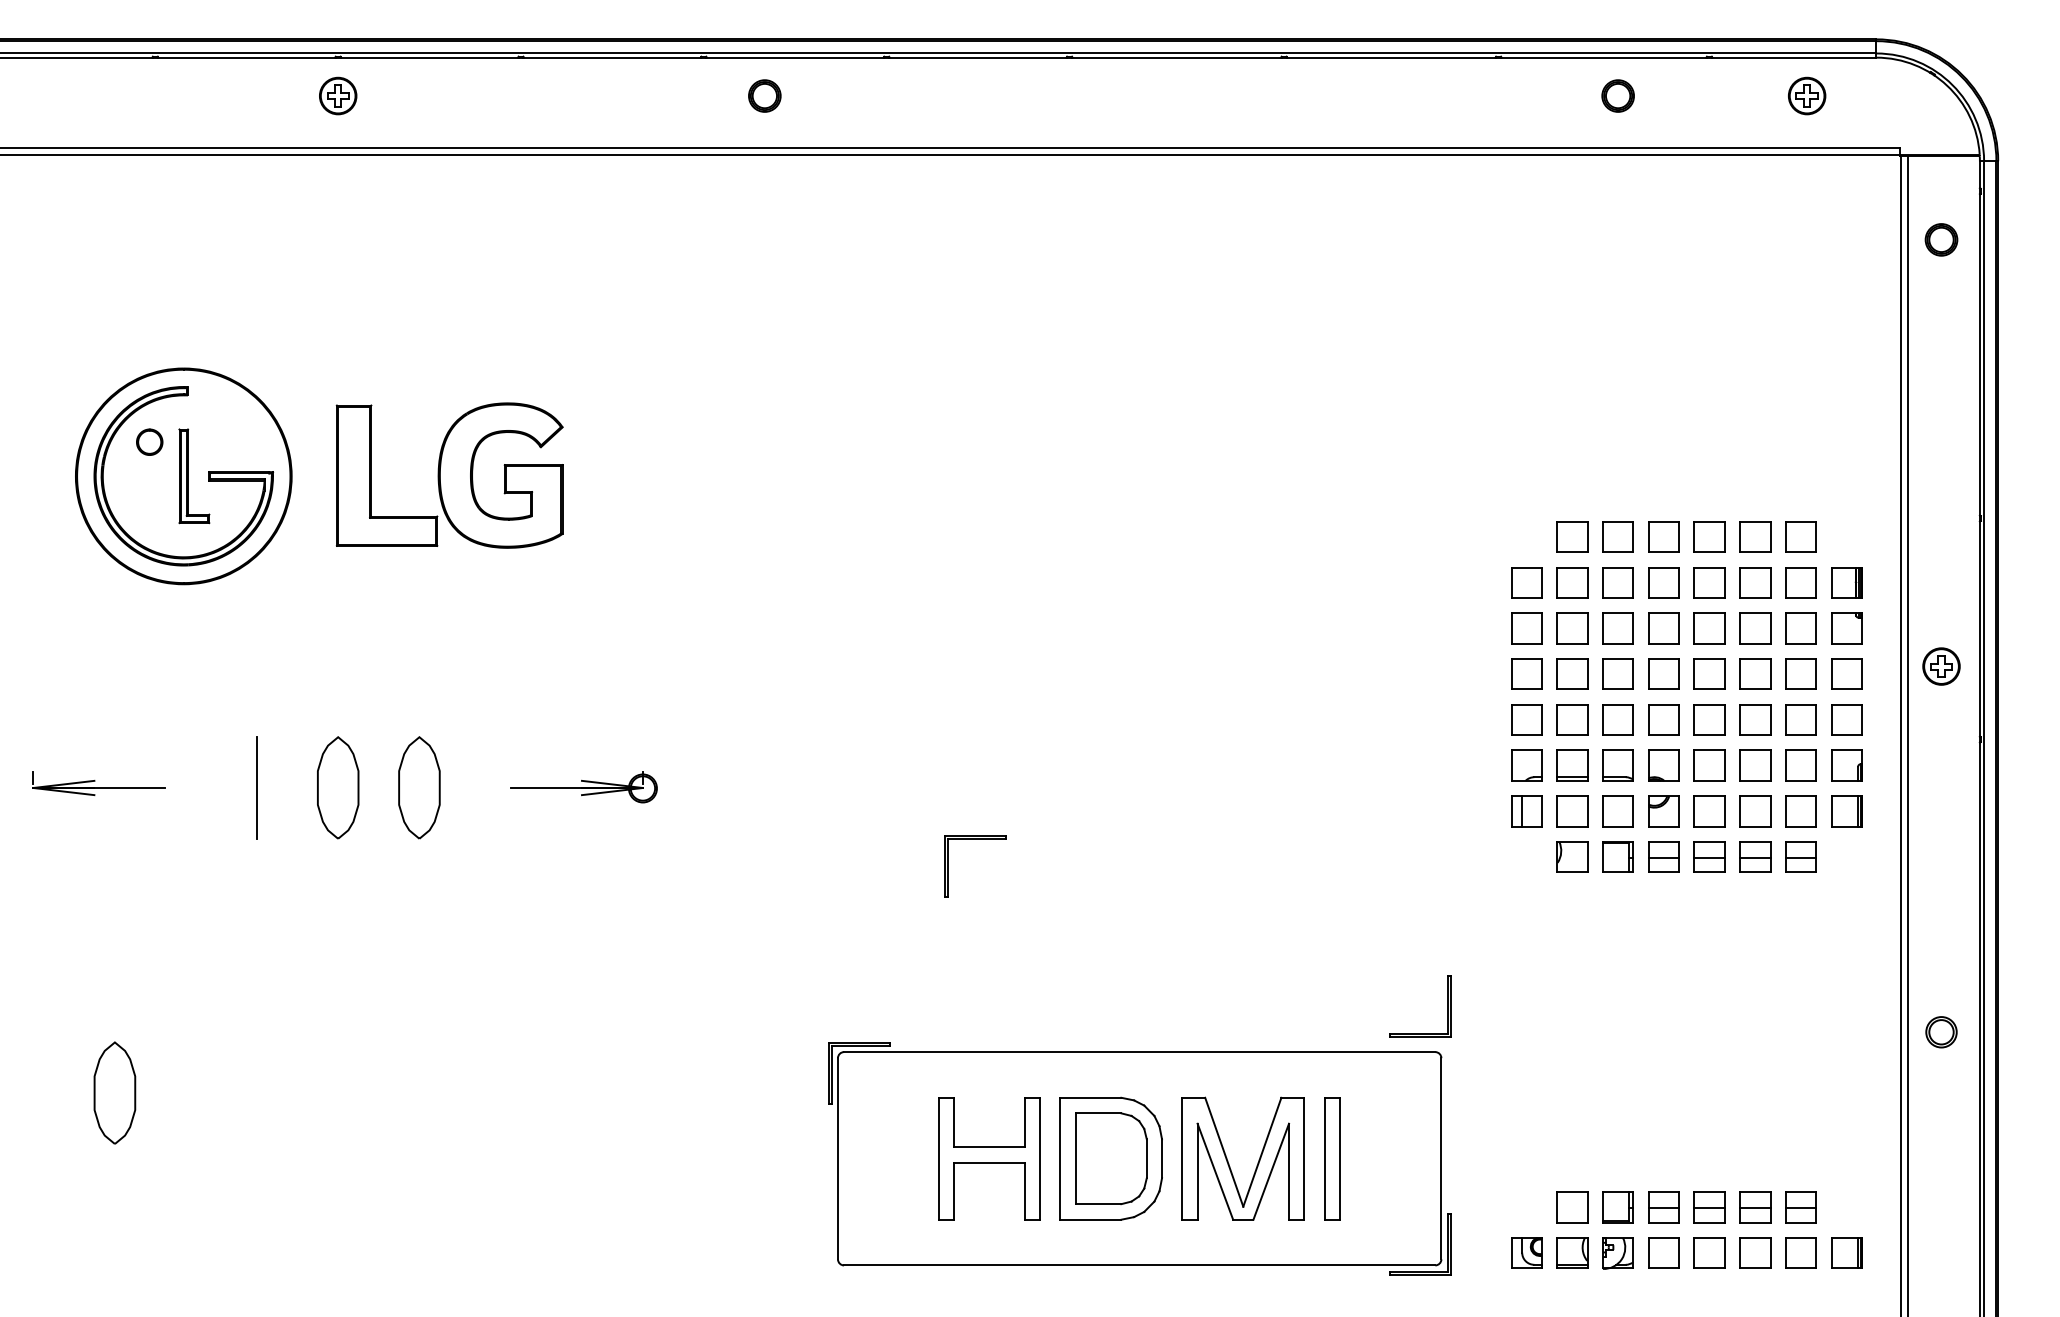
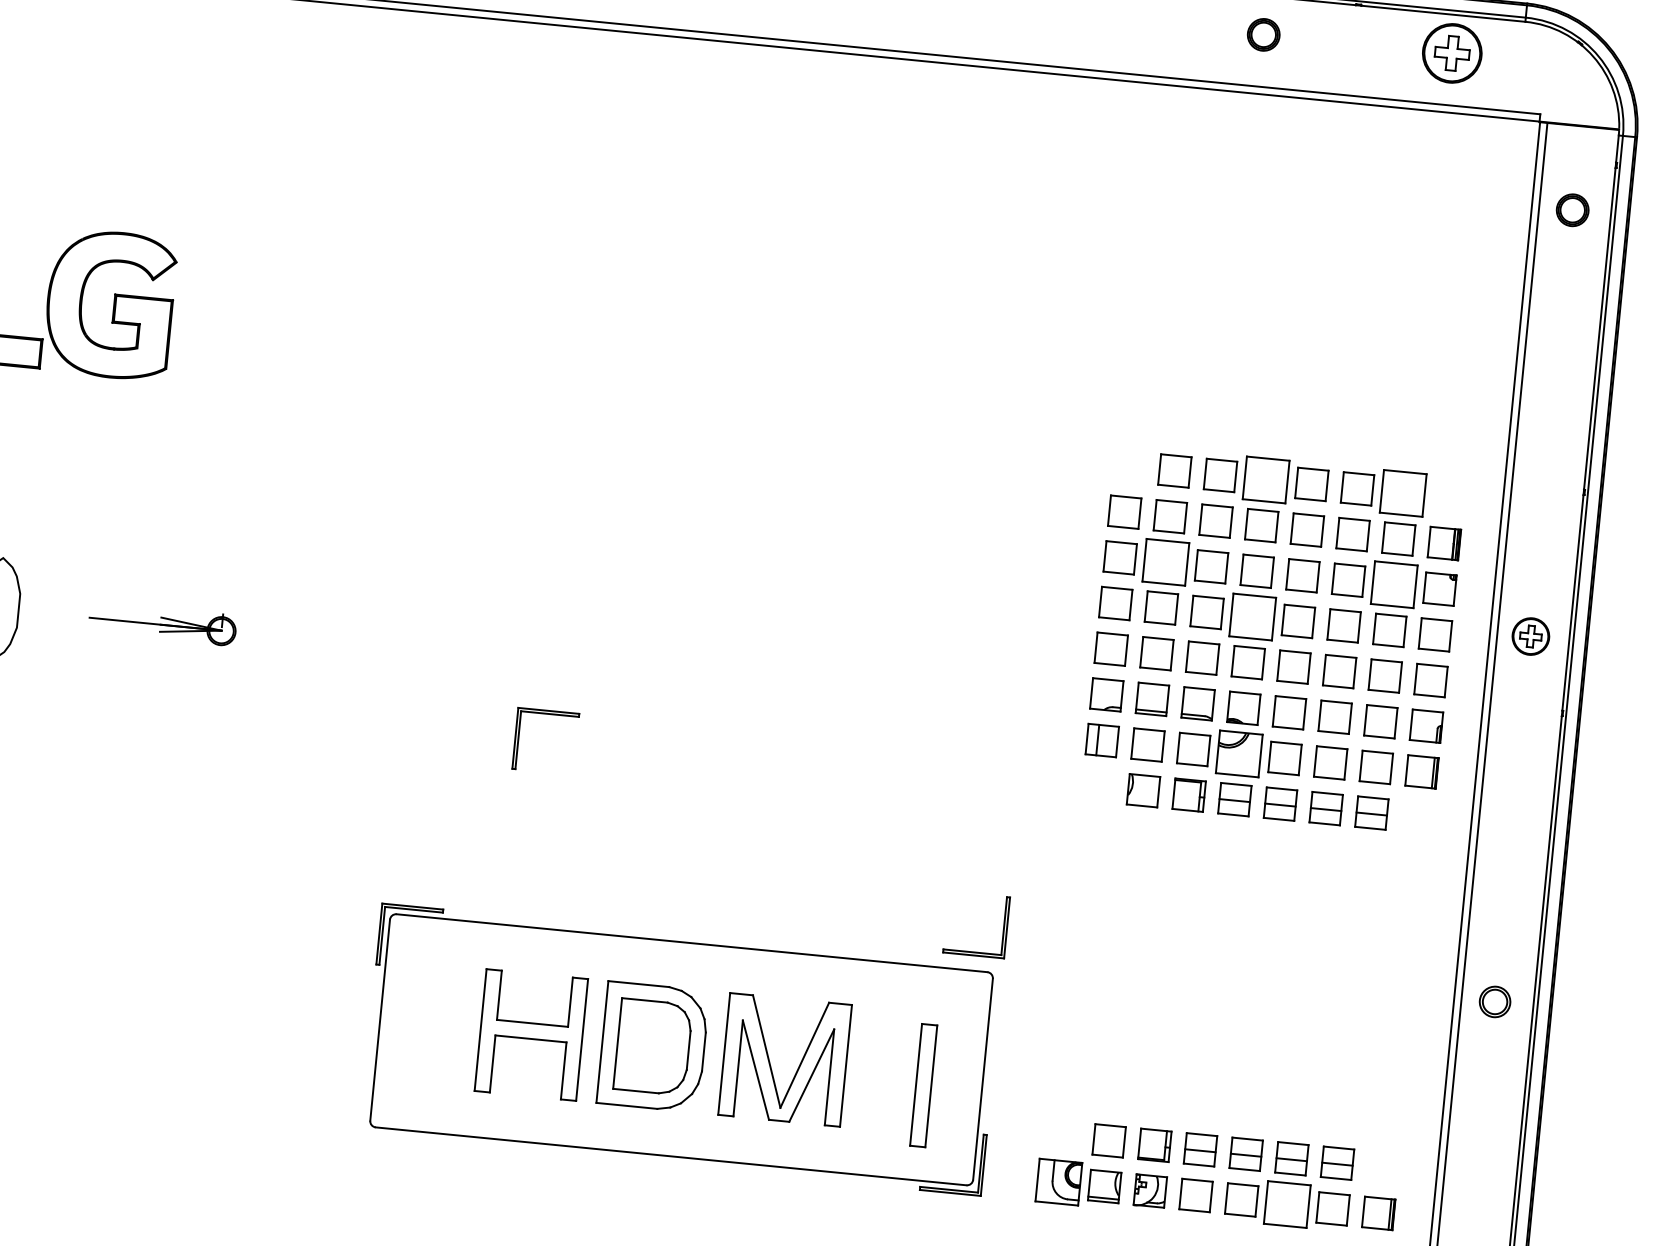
part: (1807, 95) -> (1452, 52), size x1.6
part: (1663, 536) -> (1265, 479), size x1.4
part: (1800, 536) -> (1402, 492), size x1.4
part: (1572, 628) -> (1165, 562), size x1.4
part: (1800, 628) -> (1393, 584), size x1.4
part: (1663, 673) -> (1252, 616), size x1.4
part: (1663, 811) -> (1238, 754), size x1.4
part: (1332, 1158) -> (924, 1085), moved
part: (1526, 1252) -> (1058, 1181), size x1.4
part: (1755, 1252) -> (1287, 1203), size x1.4

